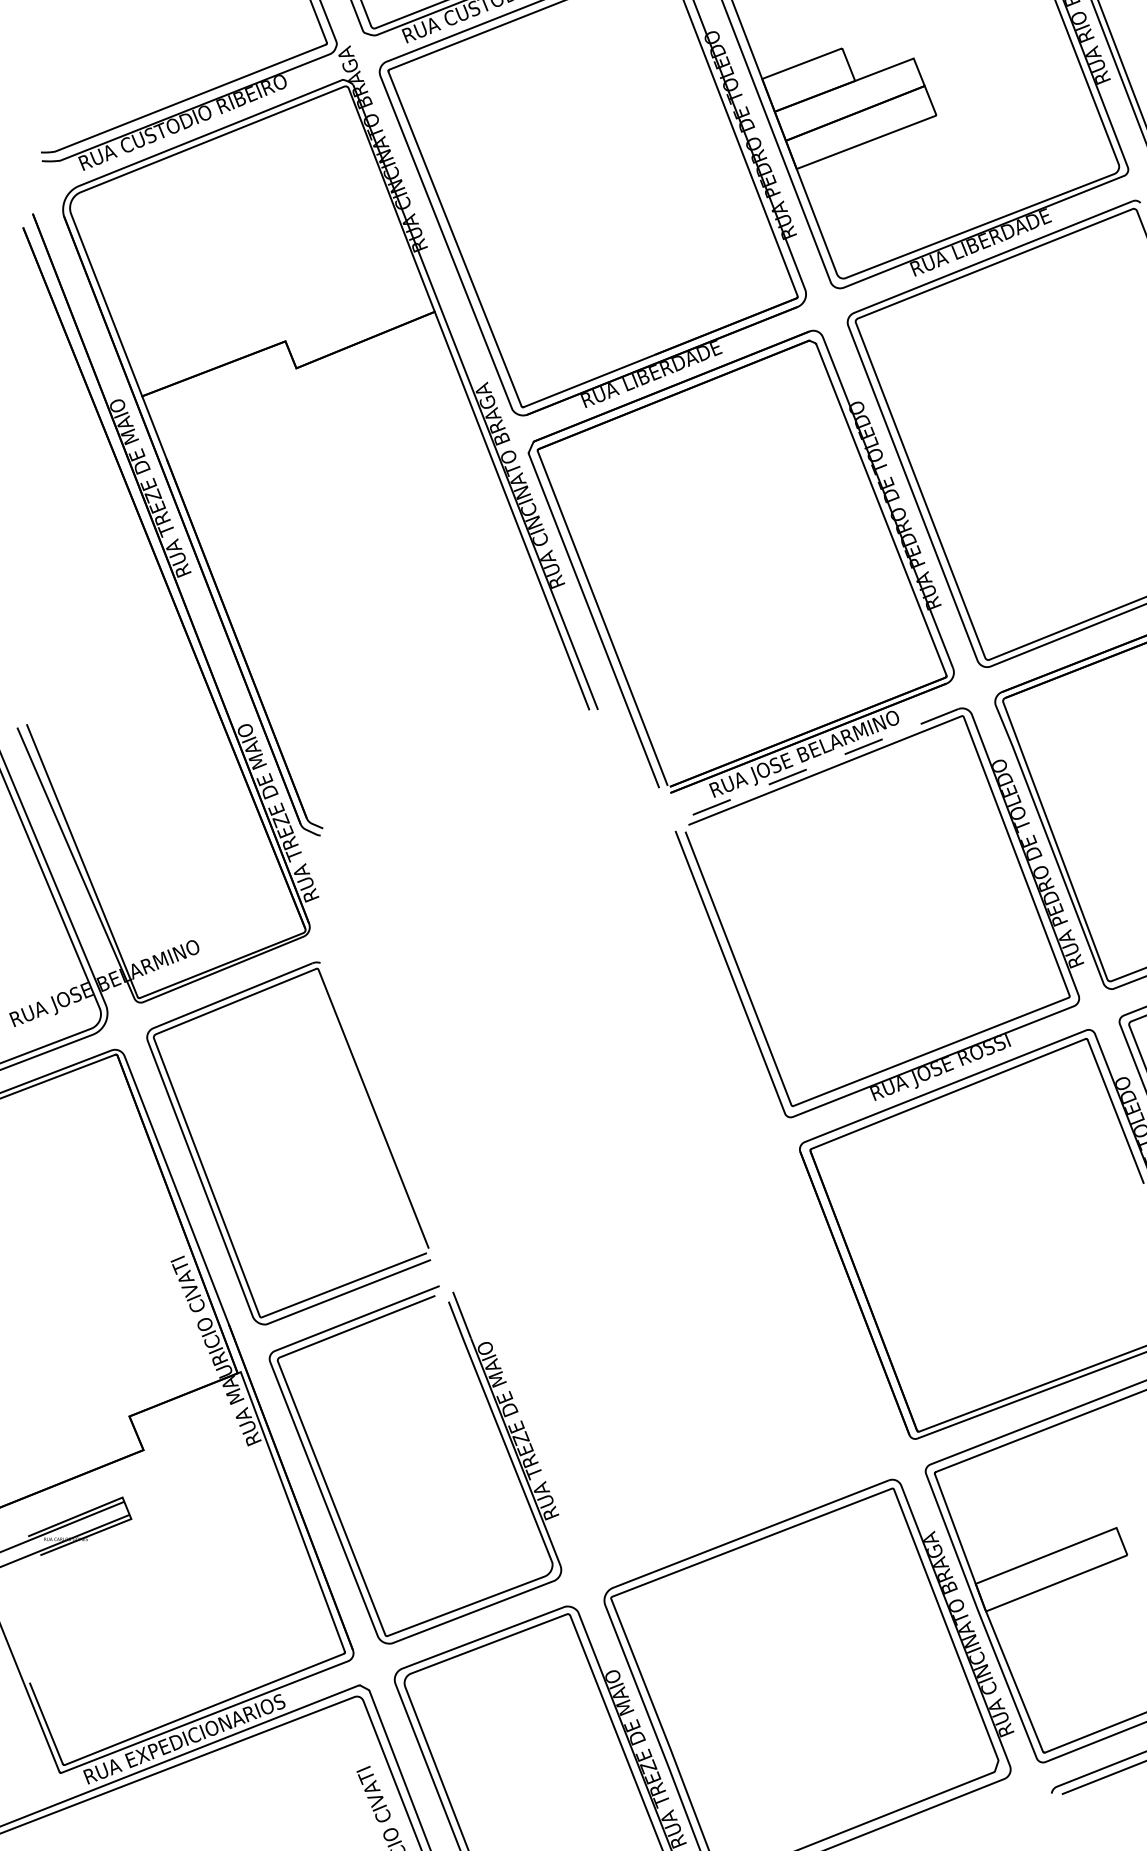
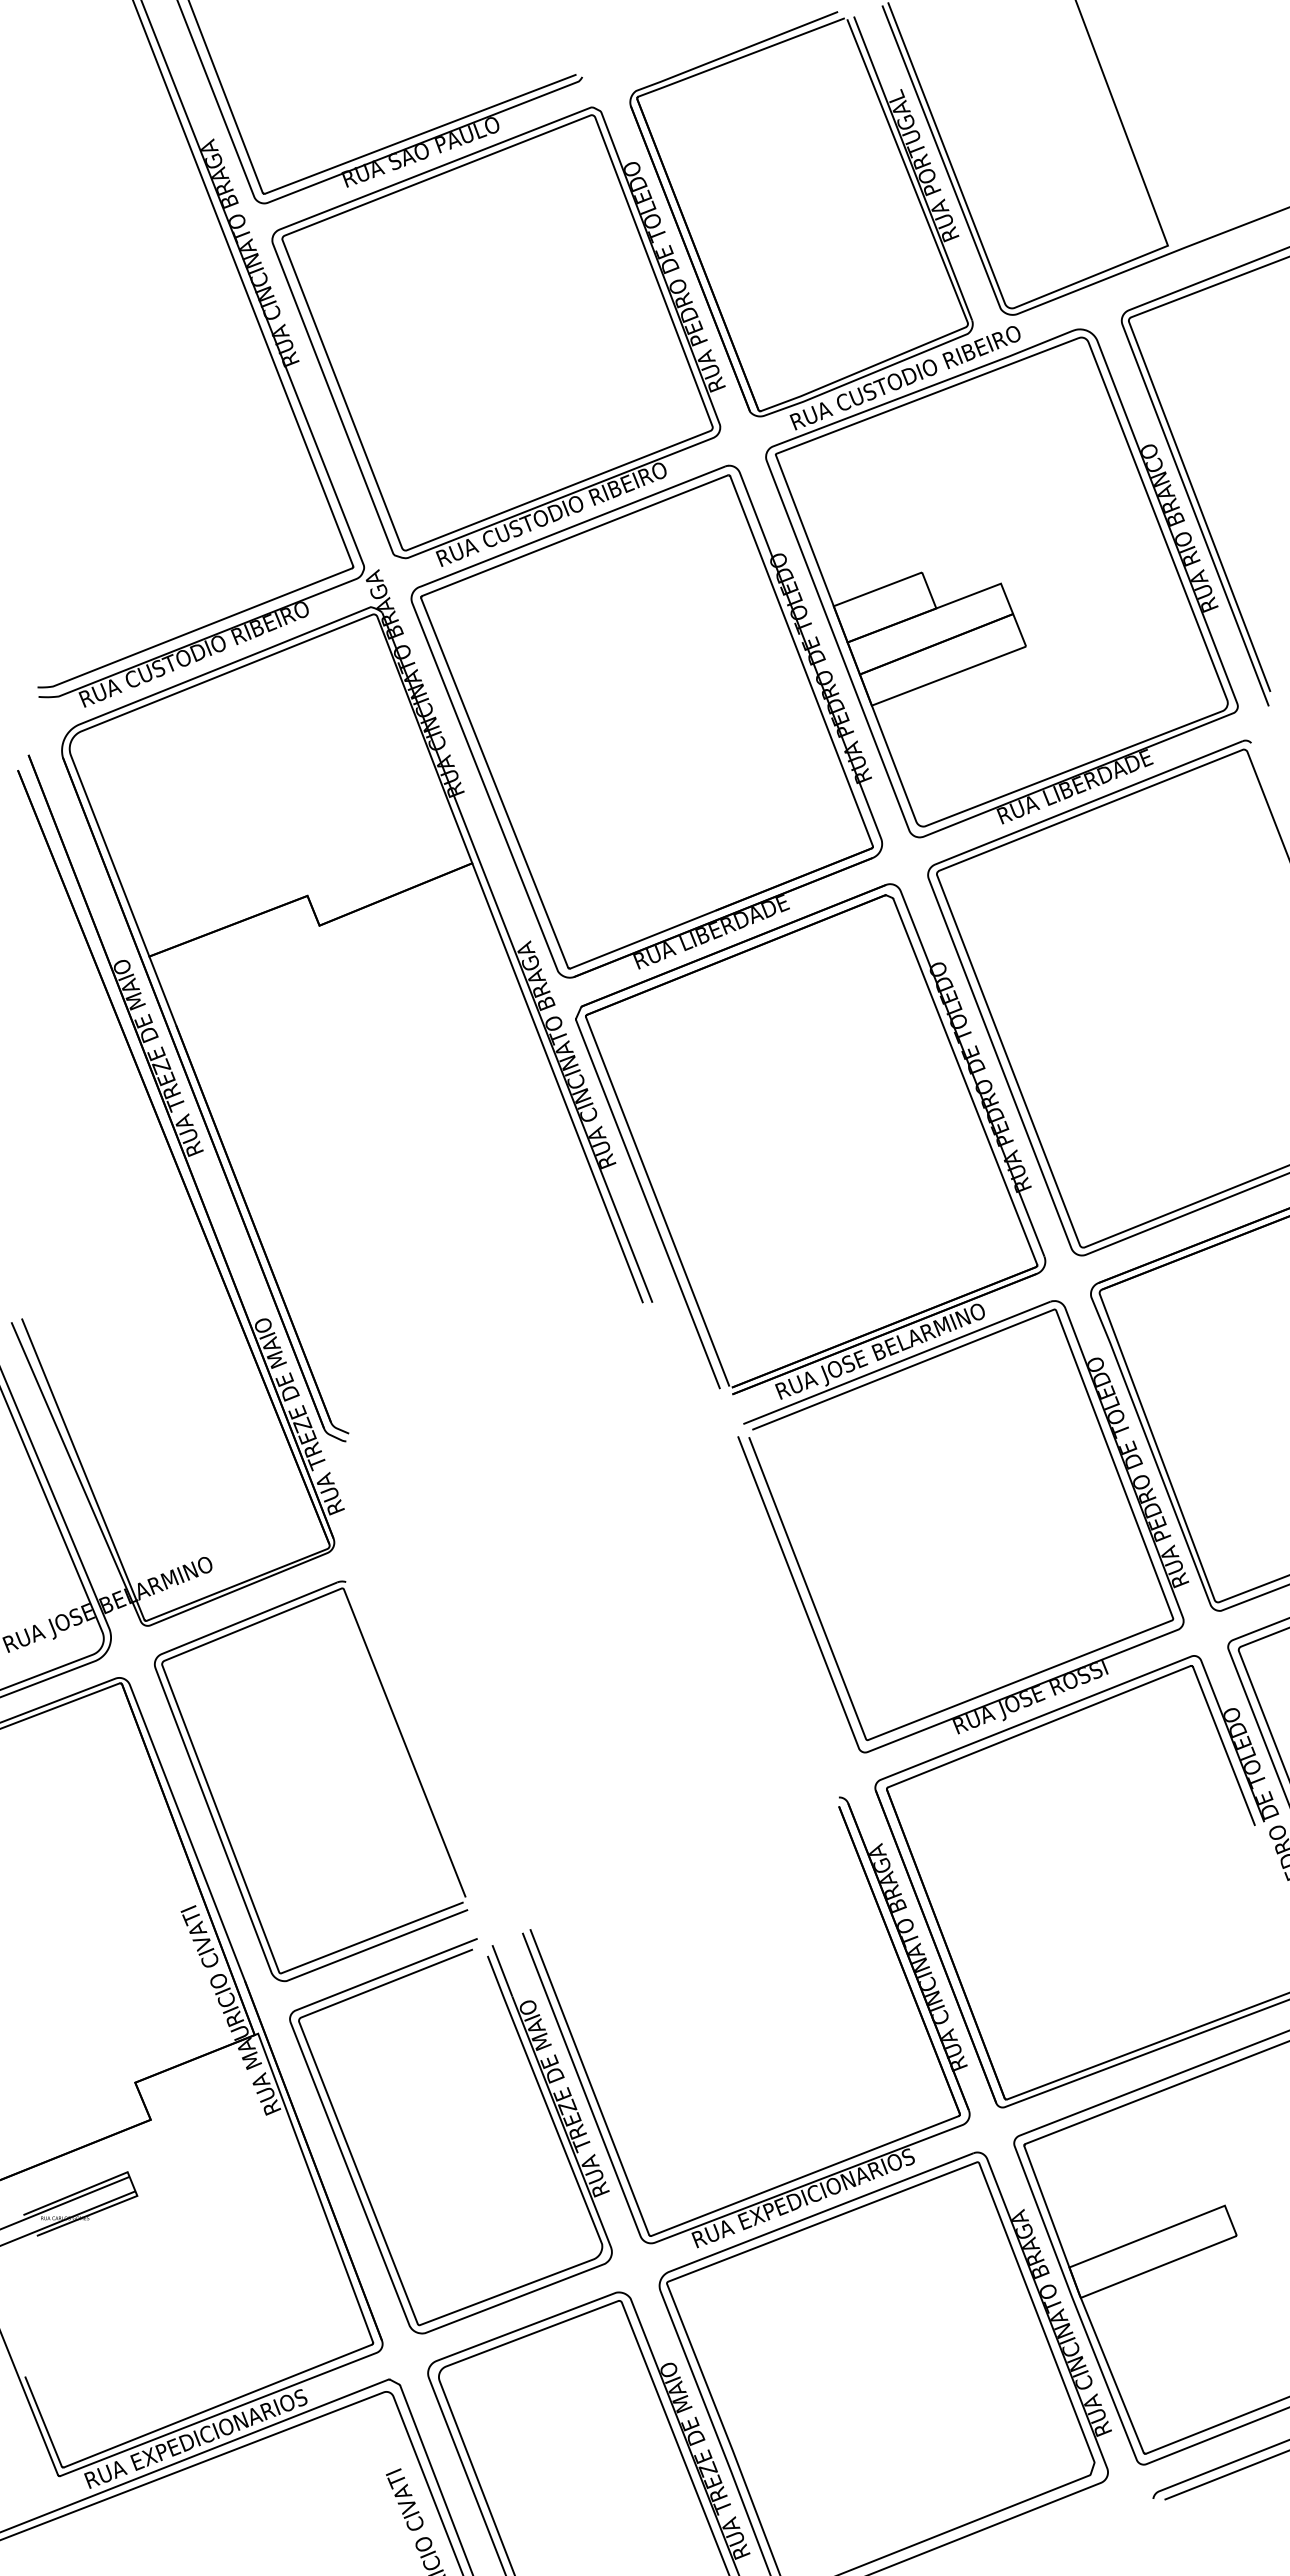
line: (819, 764) -> (896, 1363), dashed -> solid
part: (732, 1501) -> (800, 2176), added

